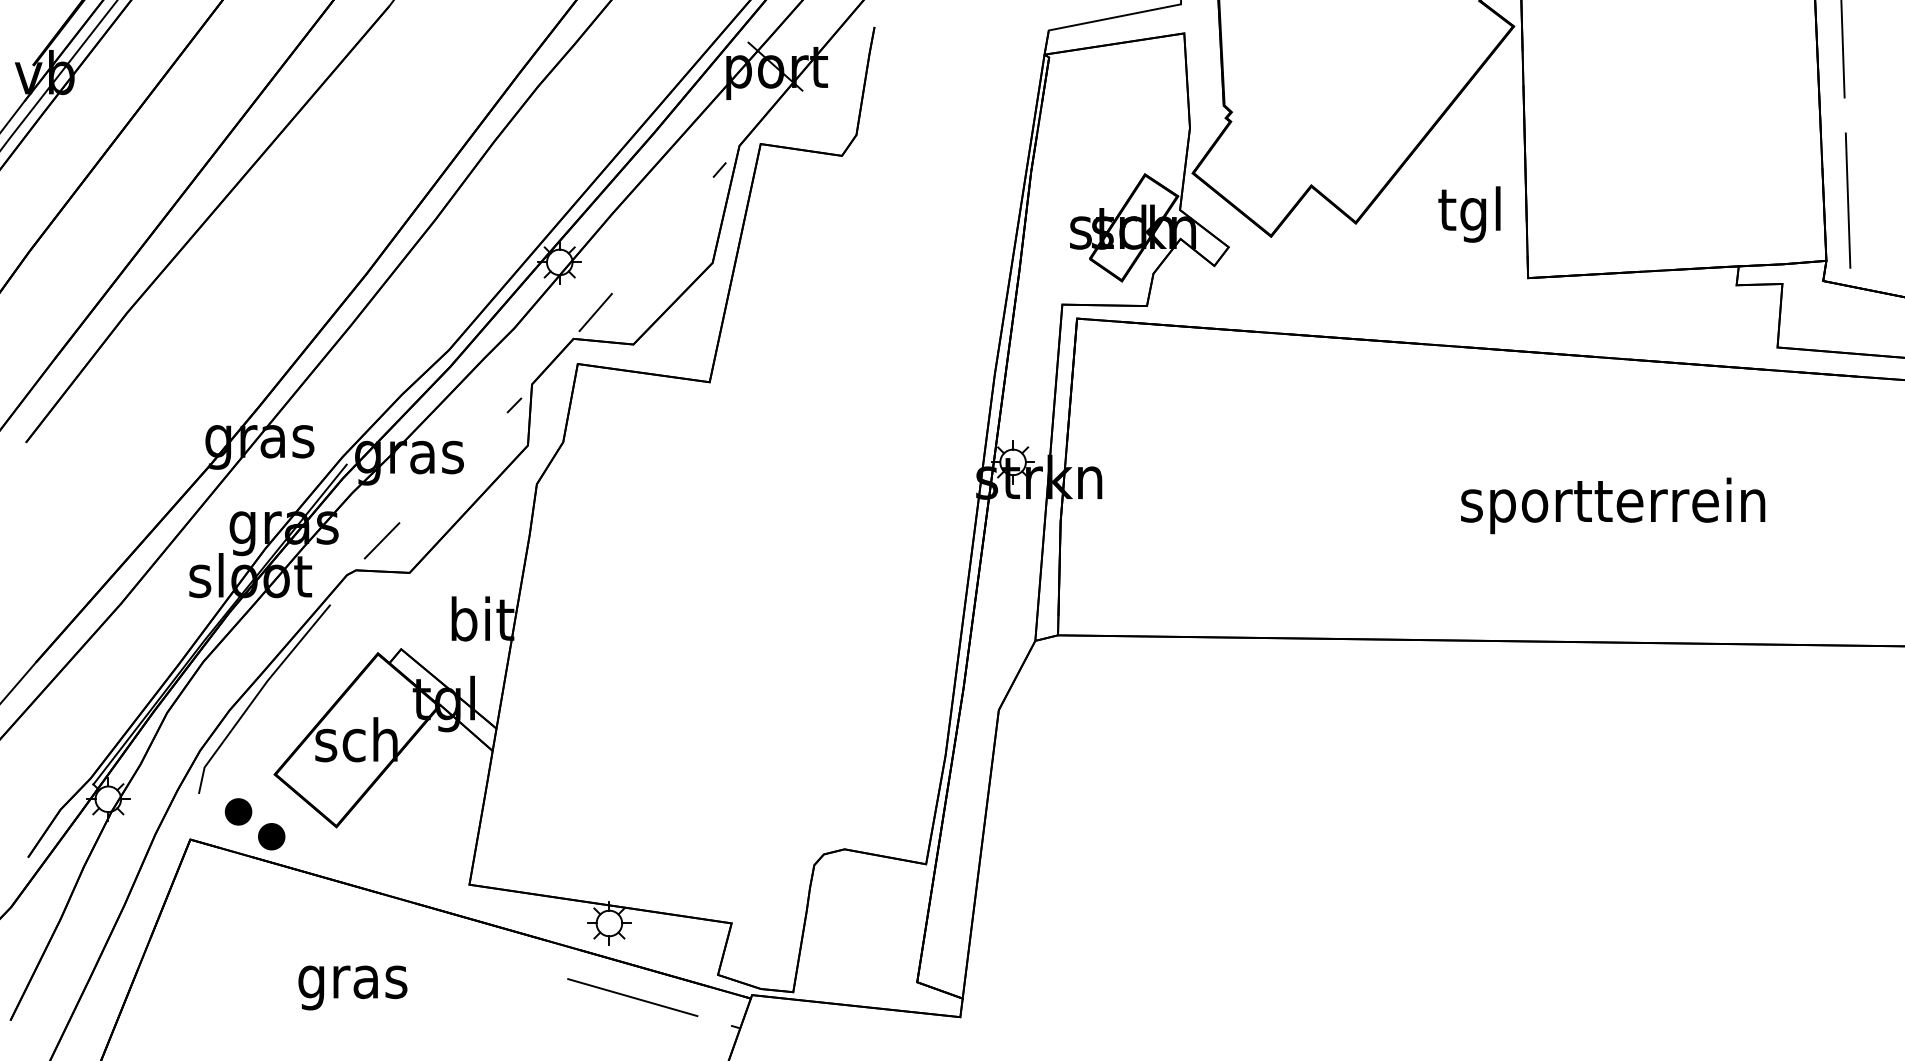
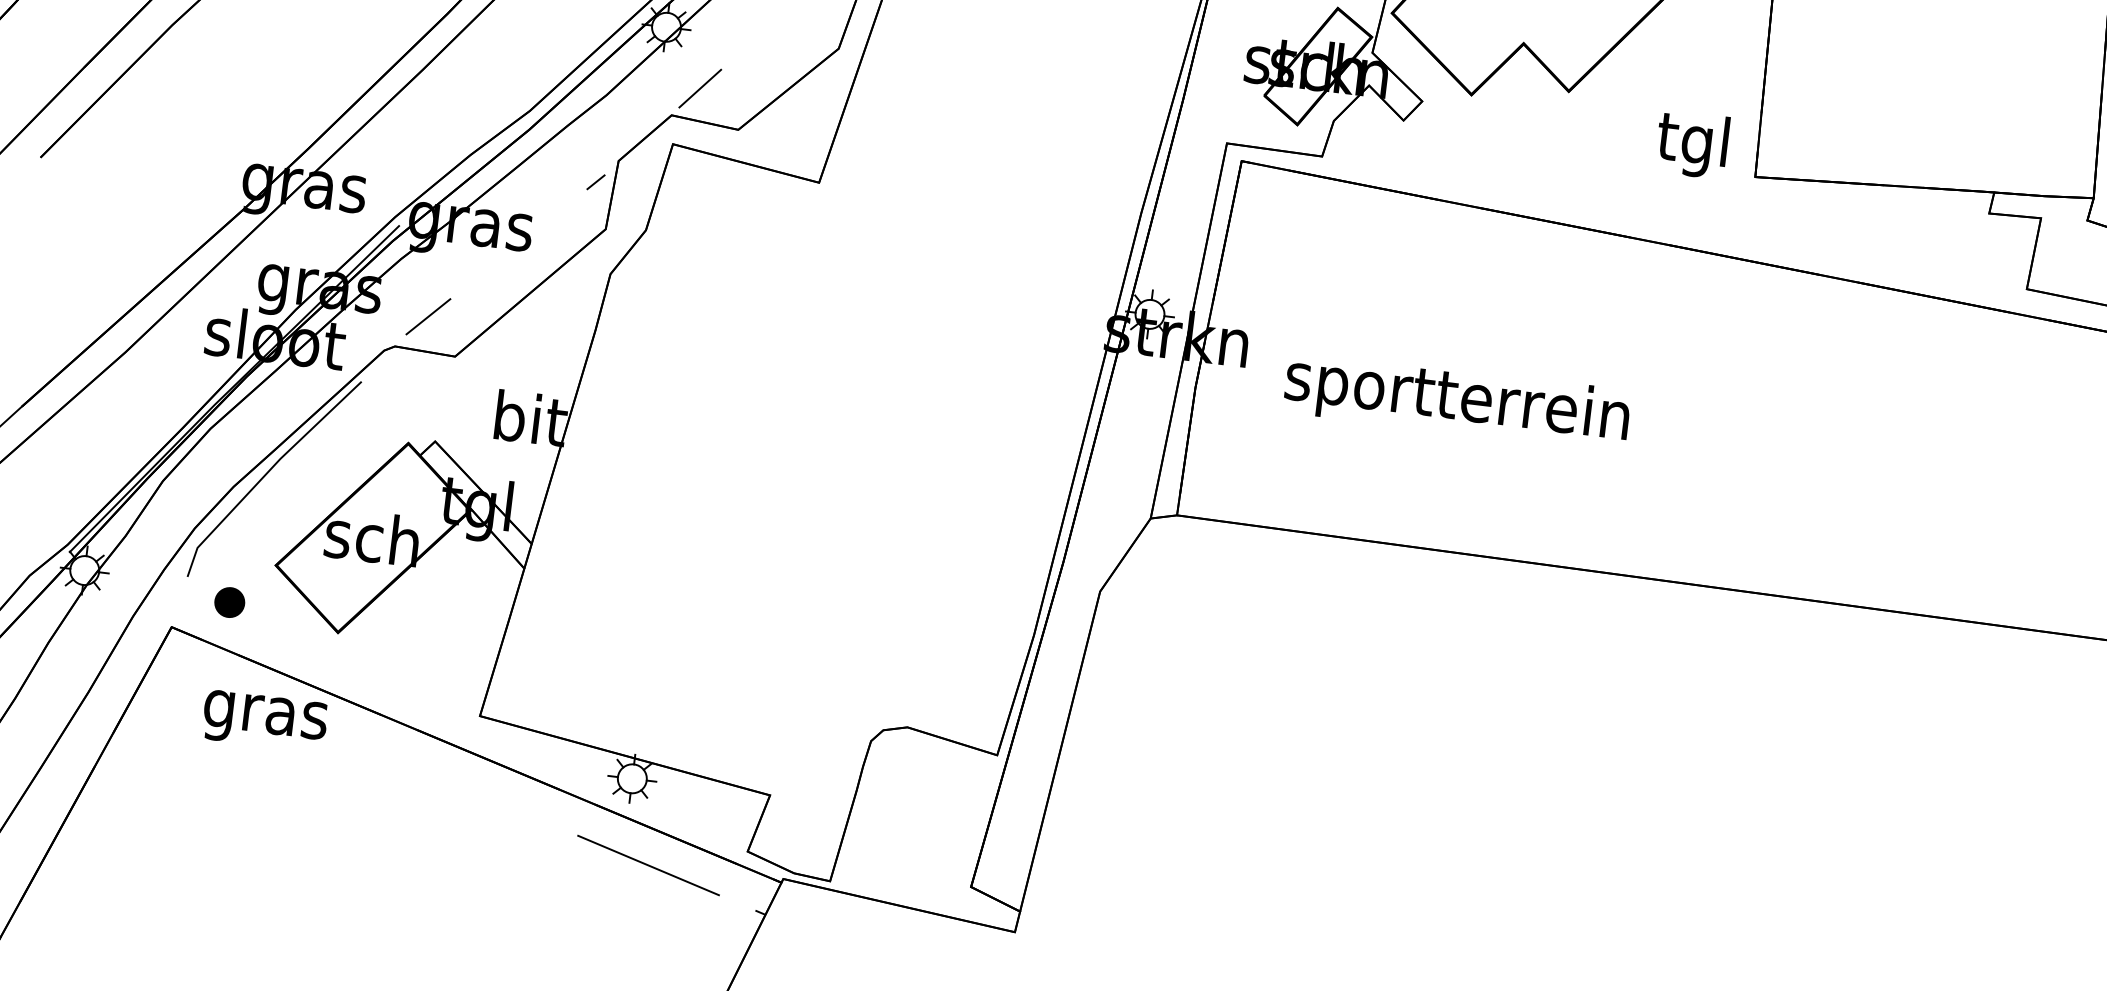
text: (1469, 214) -> (1692, 144), moved
text: (1613, 505) -> (1457, 400), moved
part: (271, 836) -> (263, 634), removed
text: (352, 987) -> (264, 720), moved

